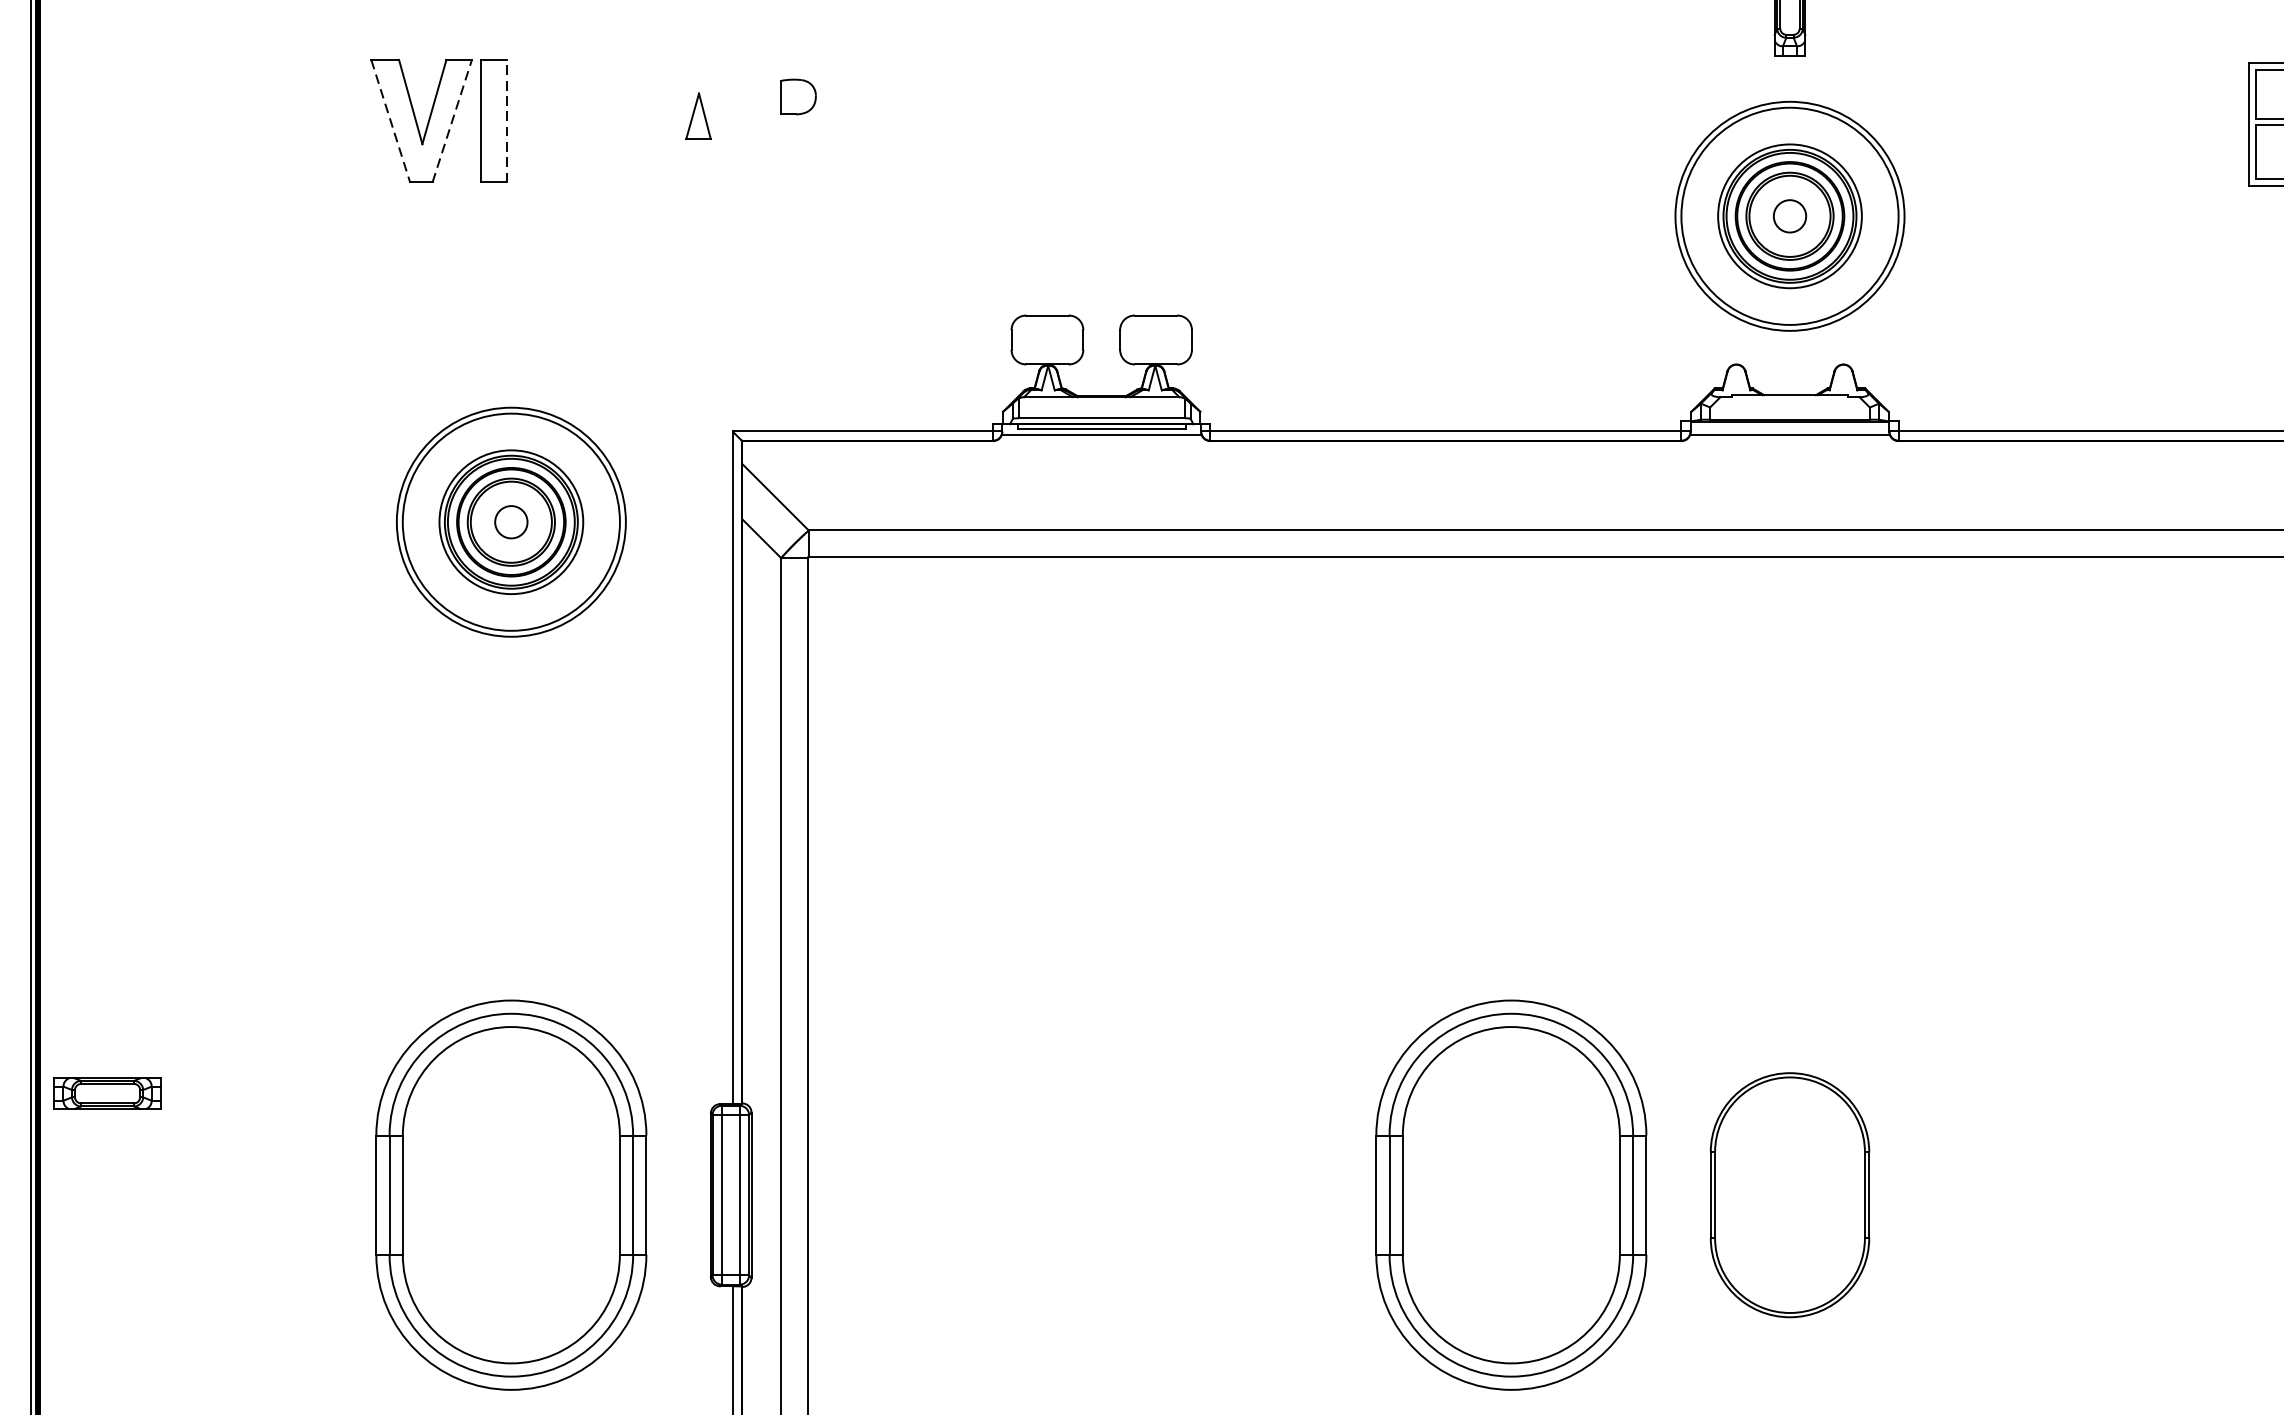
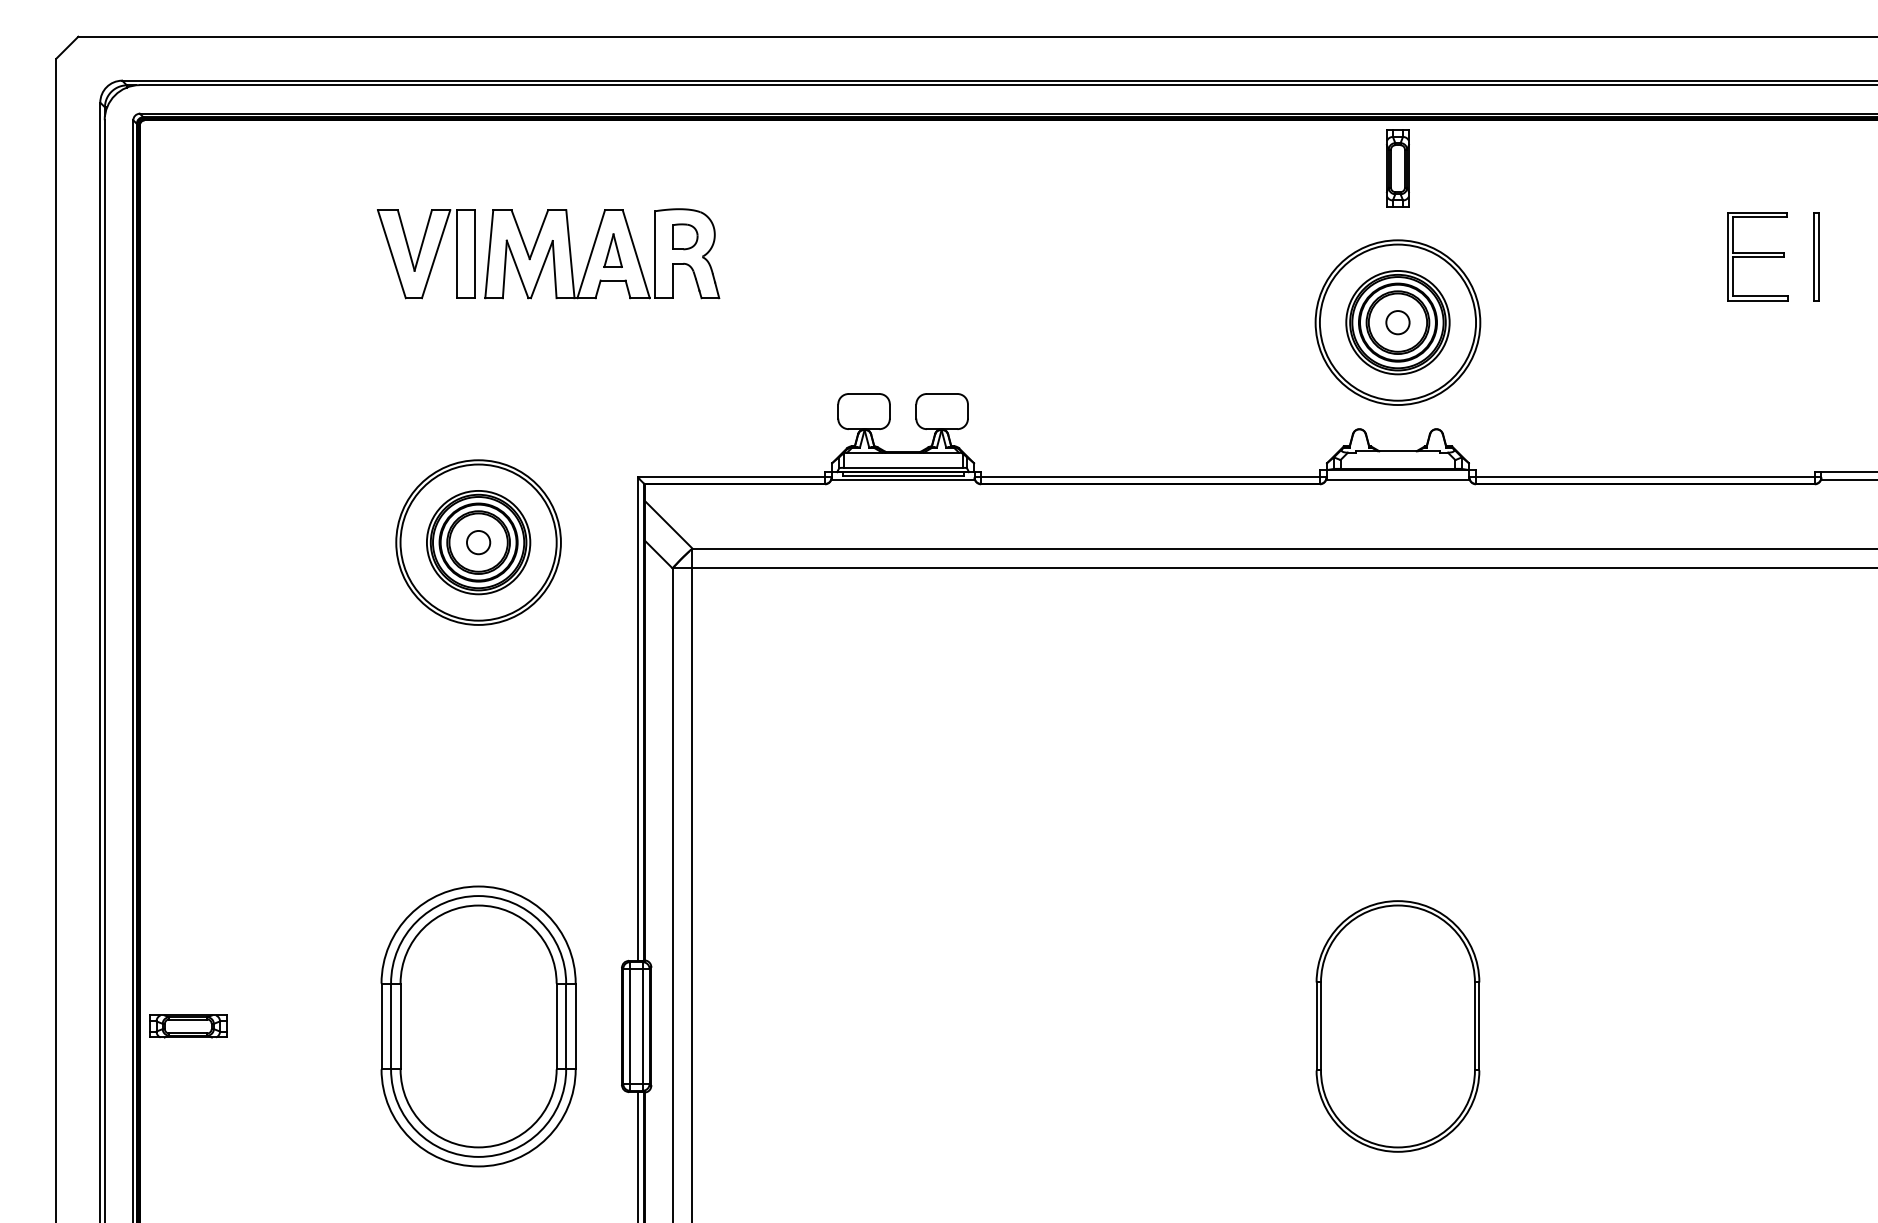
line: (452, 120) -> (436, 253), dashed -> solid
part: (683, 120) -> (602, 253), added
line: (391, 121) -> (392, 254), dashed -> solid
line: (507, 121) -> (475, 254), dashed -> solid
part: (107, 1093) -> (188, 1026), moved
part: (1511, 1195) -> (1197, 1026), removed
part: (1789, 1195) -> (1397, 1026), size x1.43

